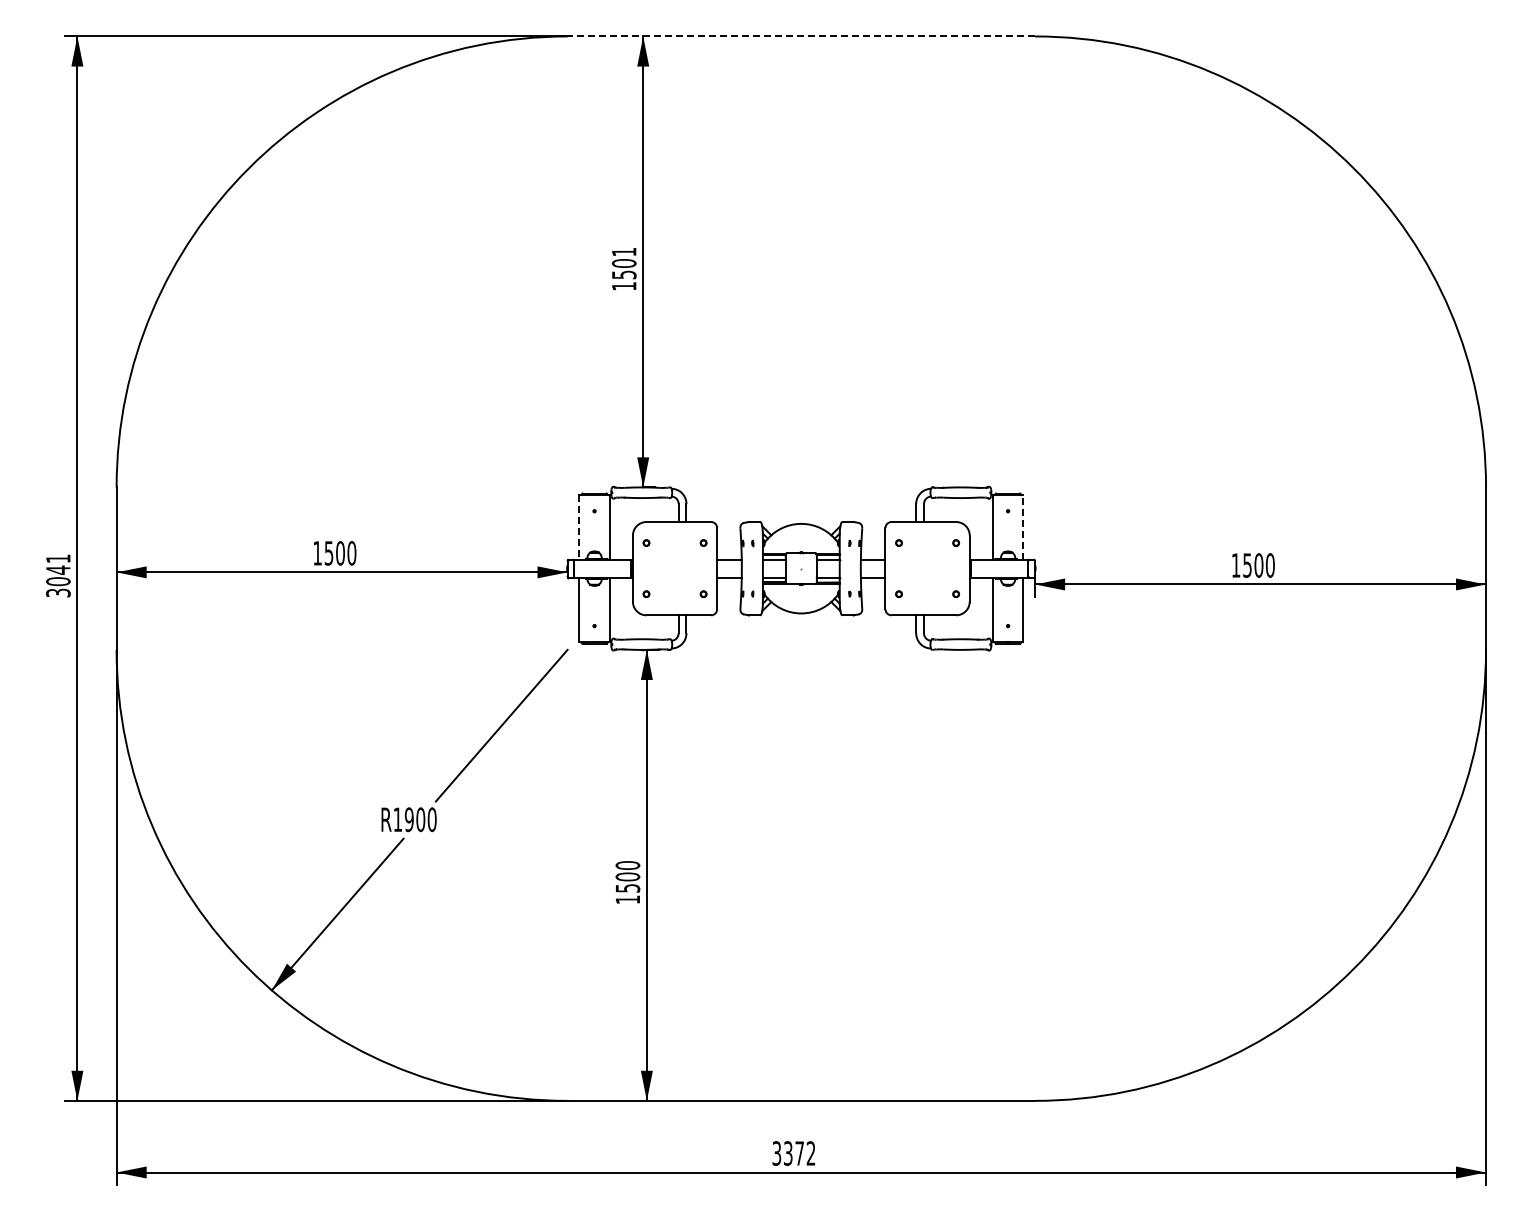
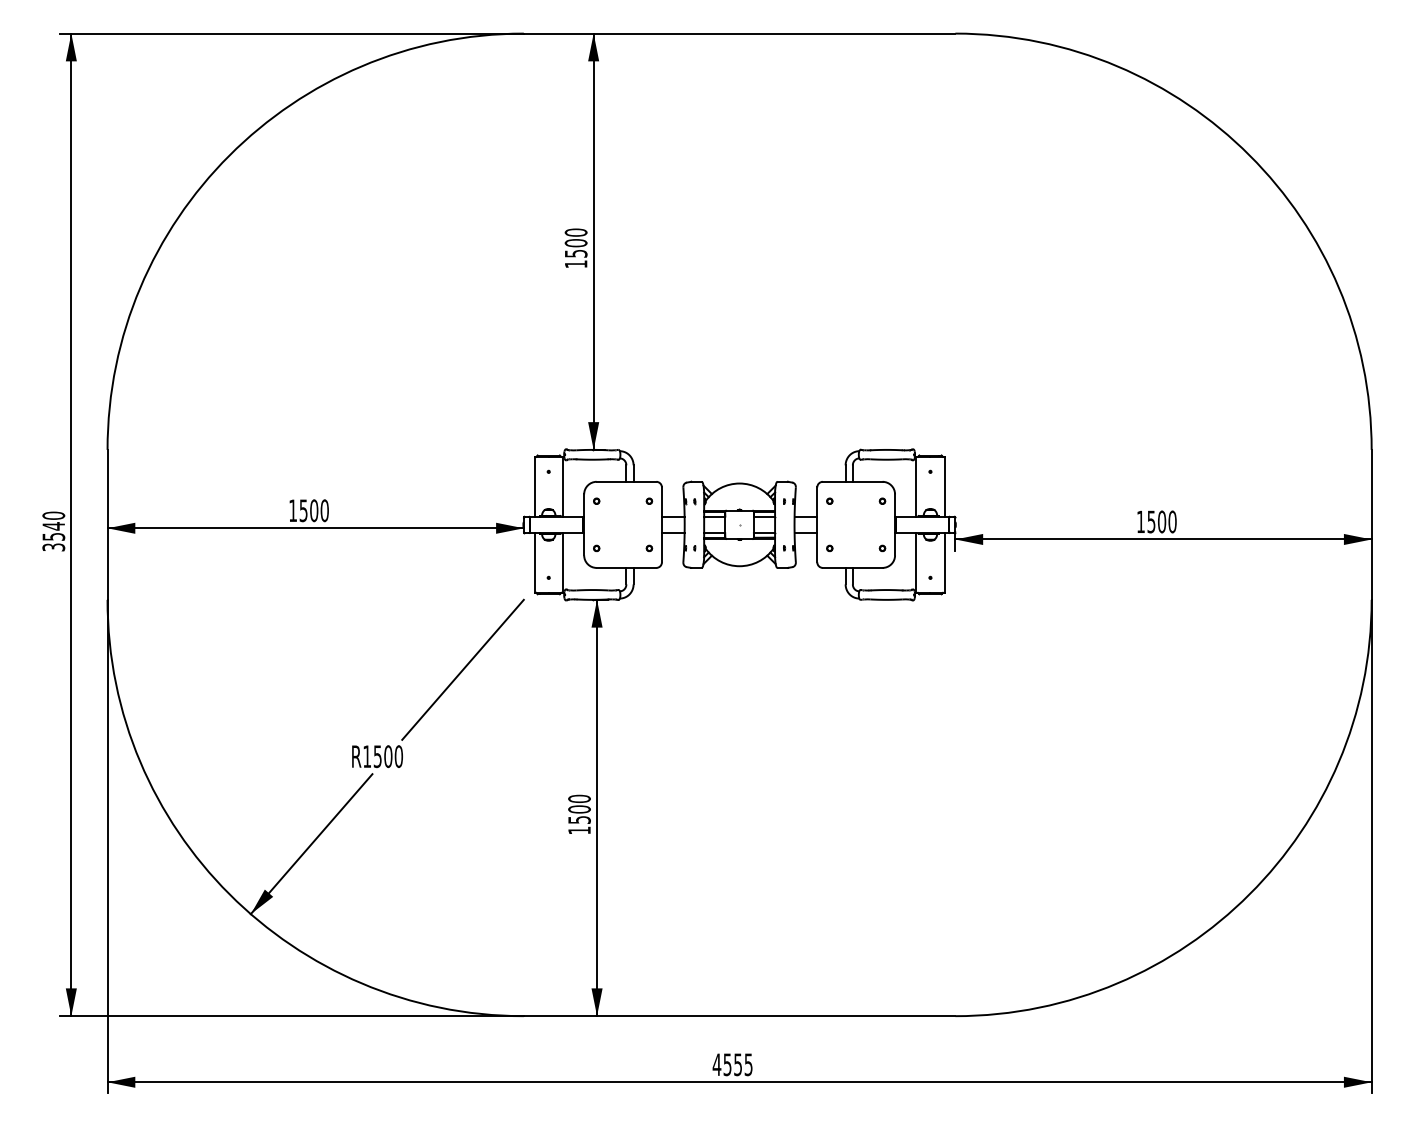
line: (801, 36) -> (739, 33), dashed -> solid
text: (623, 251) -> (575, 232), 1501 -> 1500
line: (1023, 526) -> (944, 485), dashed -> solid
line: (579, 527) -> (534, 486), dashed -> solid
text: (58, 570) -> (53, 526), 3041 -> 3540
text: (408, 819) -> (376, 756), R1900 -> R1500
text: (793, 1153) -> (732, 1064), 3372 -> 4555

